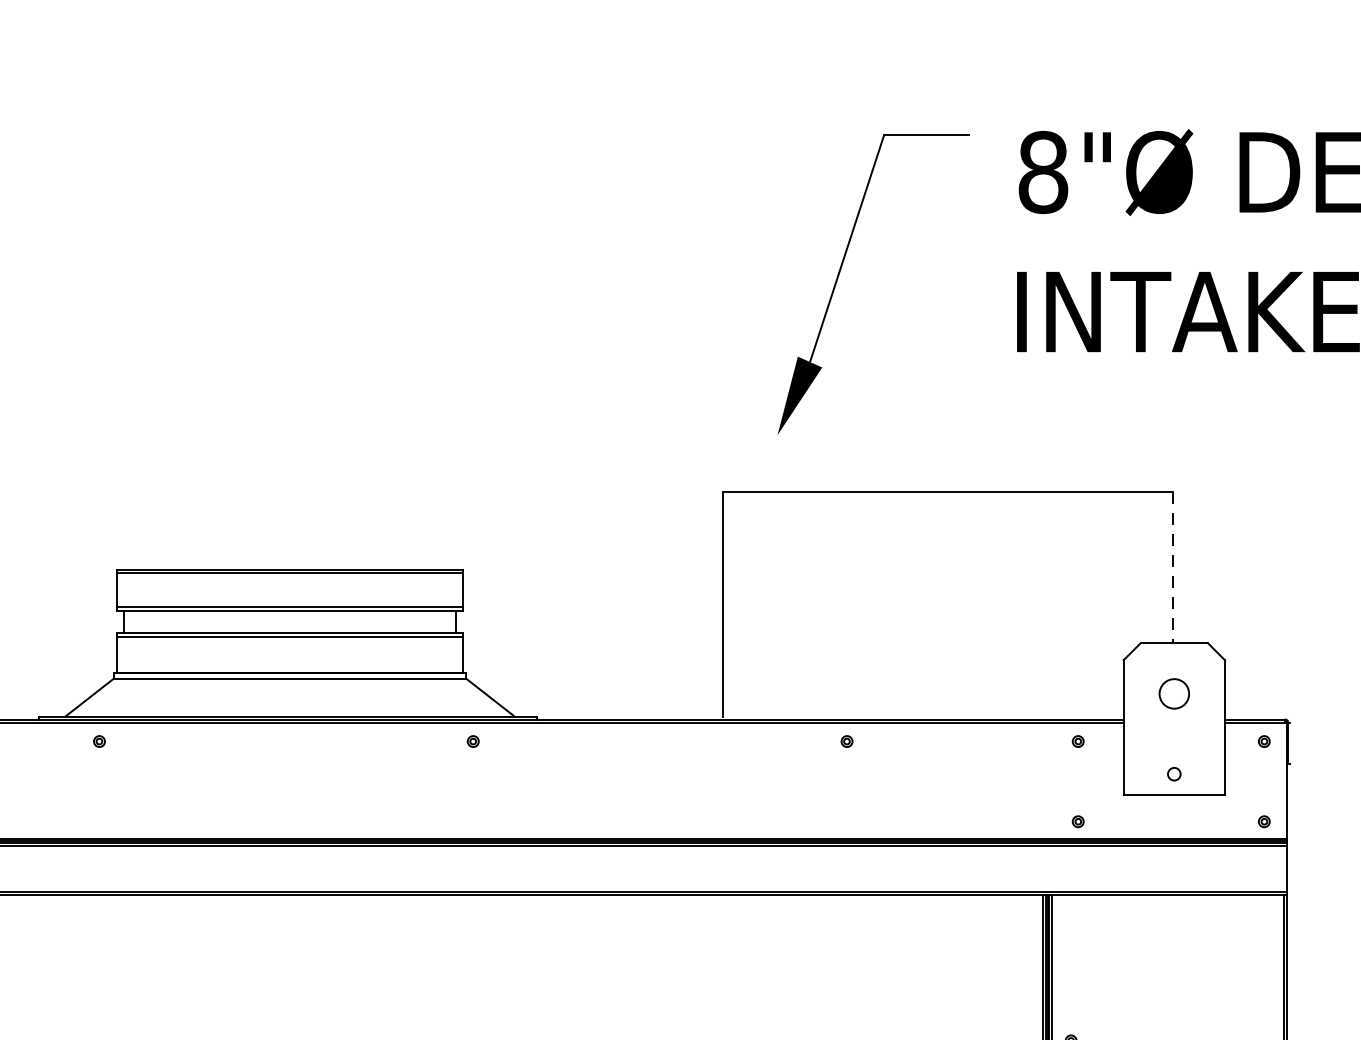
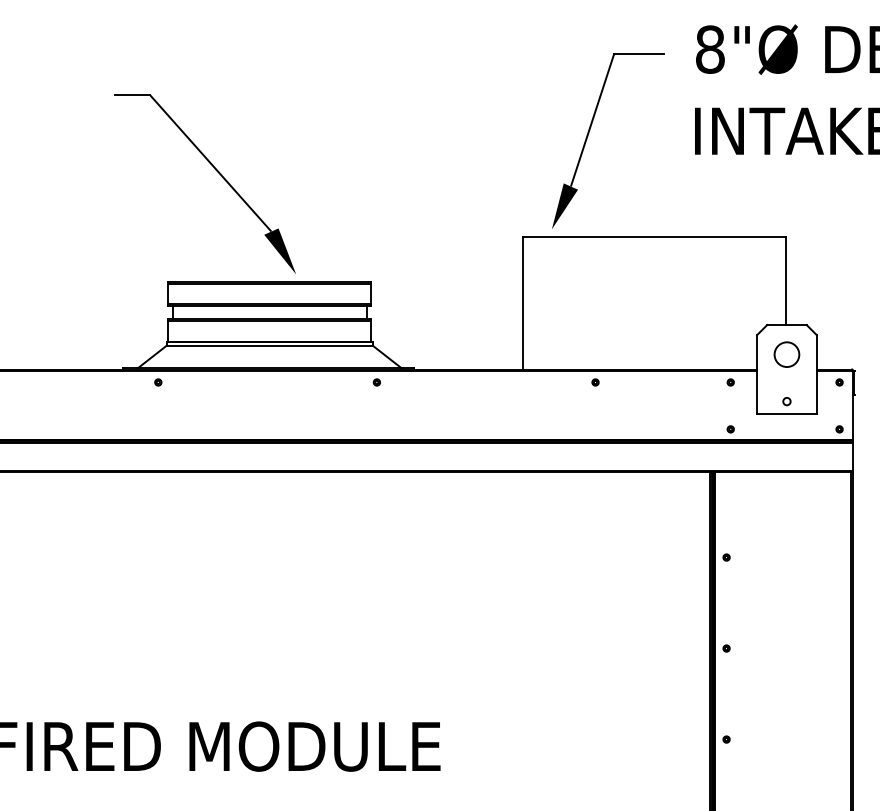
part: (841, 271) -> (589, 133), moved
part: (198, 380) -> (216, 171), added
line: (1173, 568) -> (786, 281), dashed -> solid
circle: (1173, 693) -> (786, 354), size x1.43

